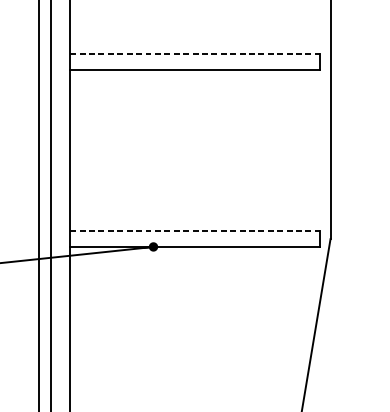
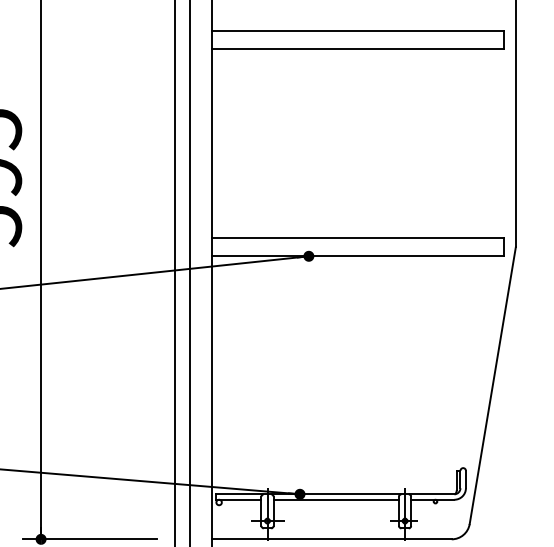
line: (195, 54) -> (358, 31), dashed -> solid
line: (195, 231) -> (358, 238), dashed -> solid

